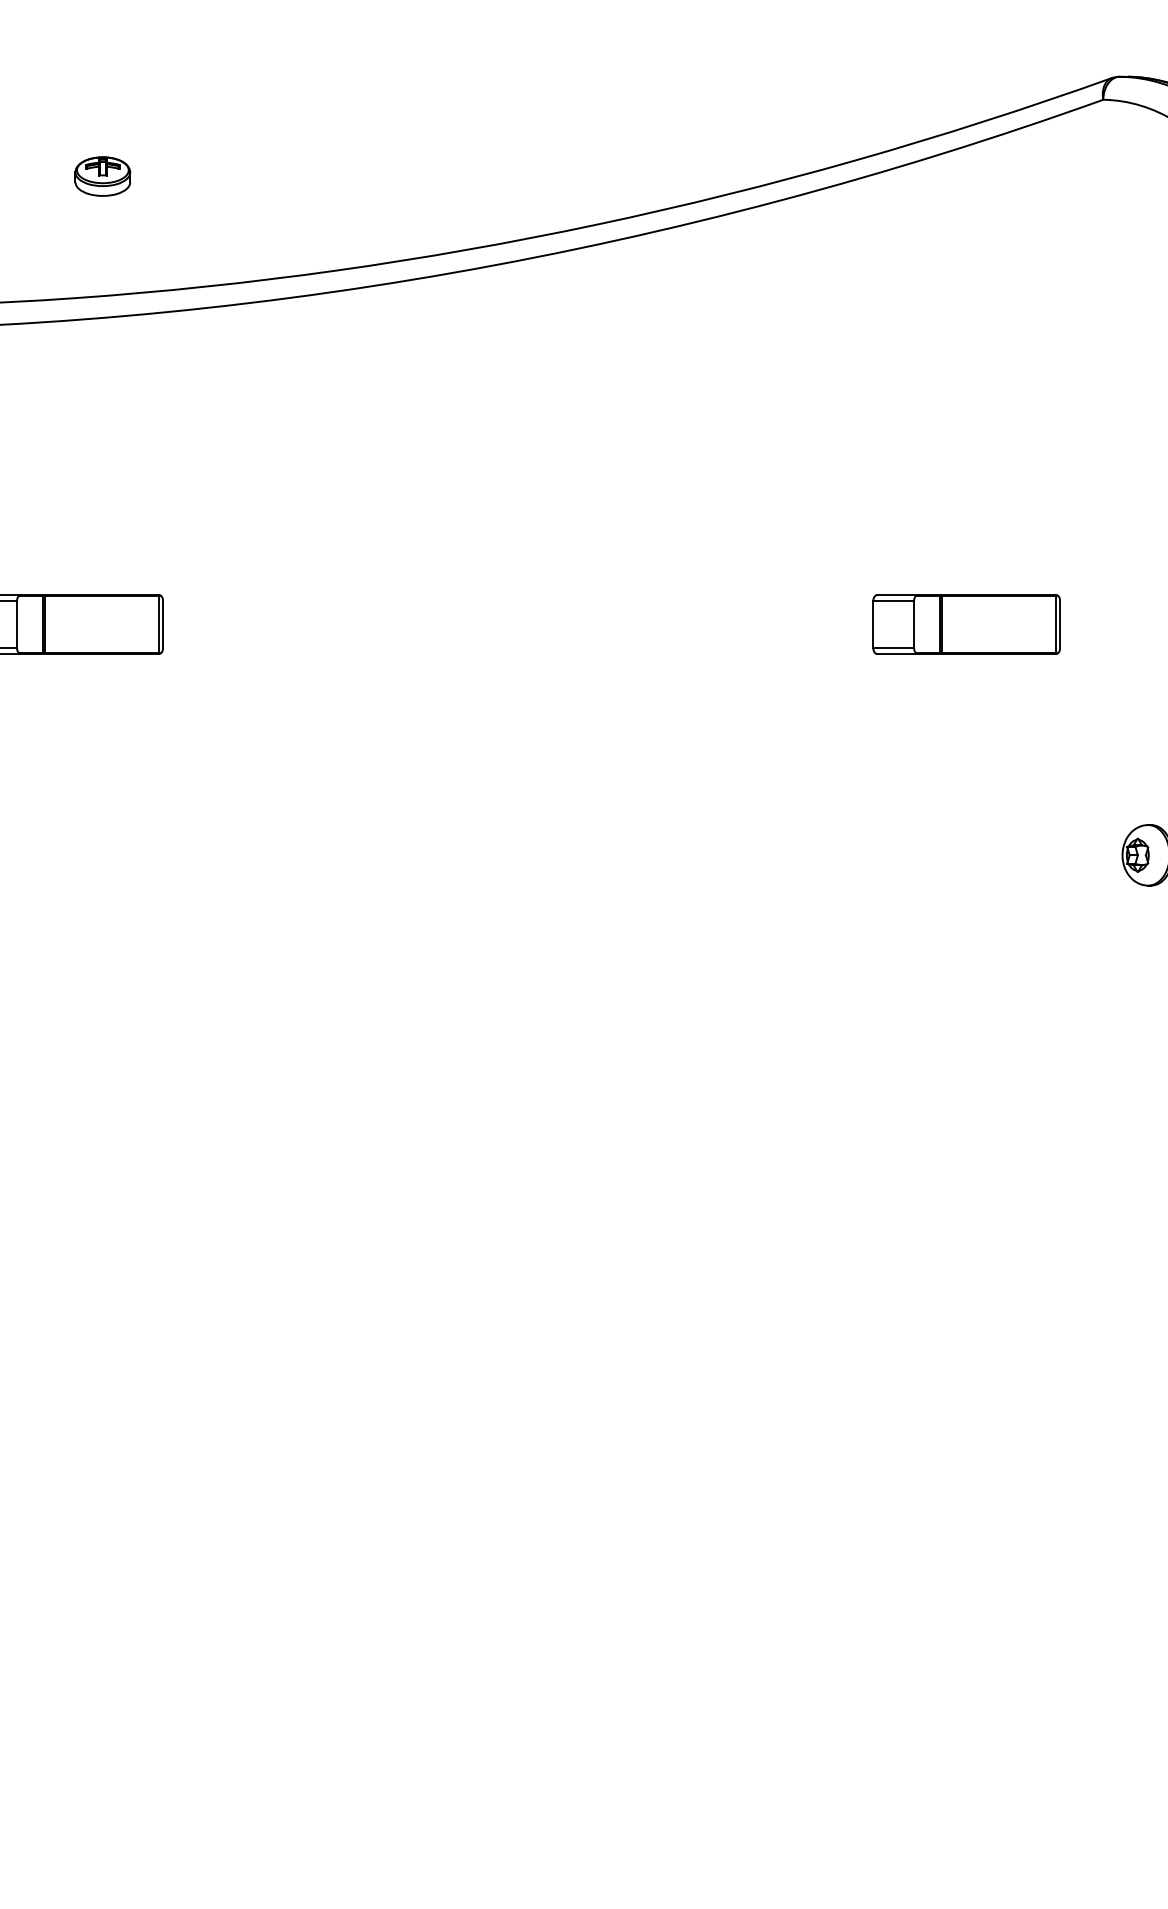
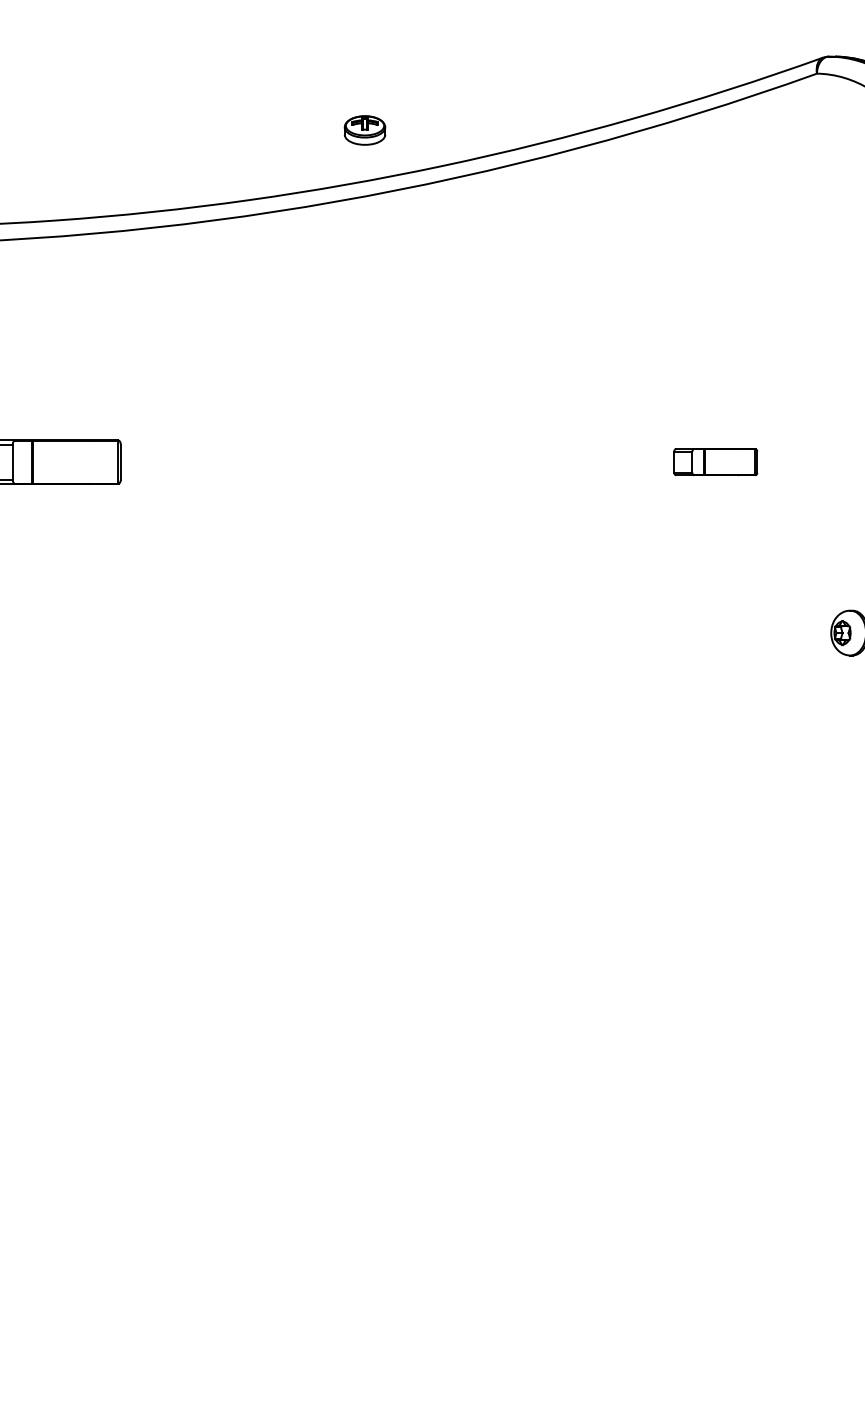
part: (102, 176) -> (364, 130), moved
part: (966, 624) -> (715, 462), size x0.6

